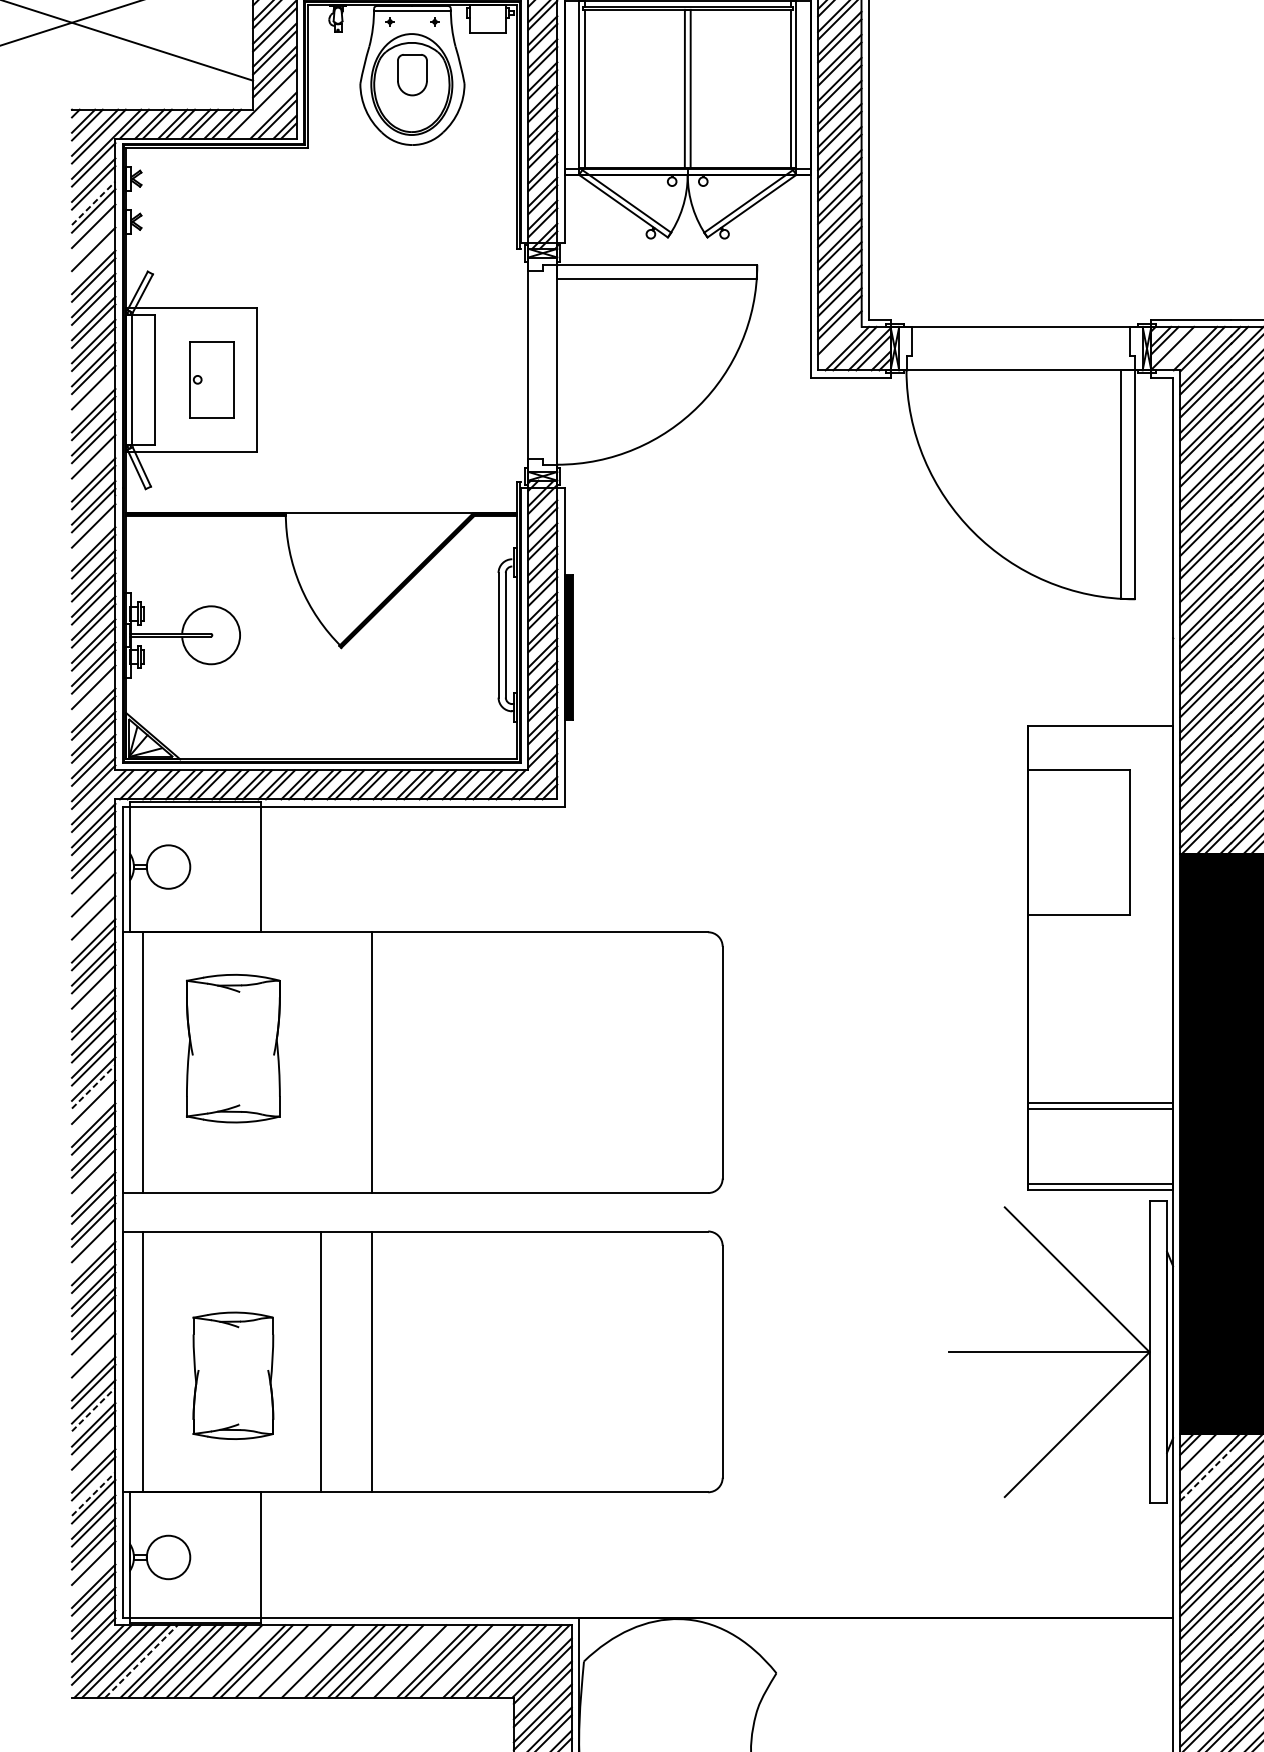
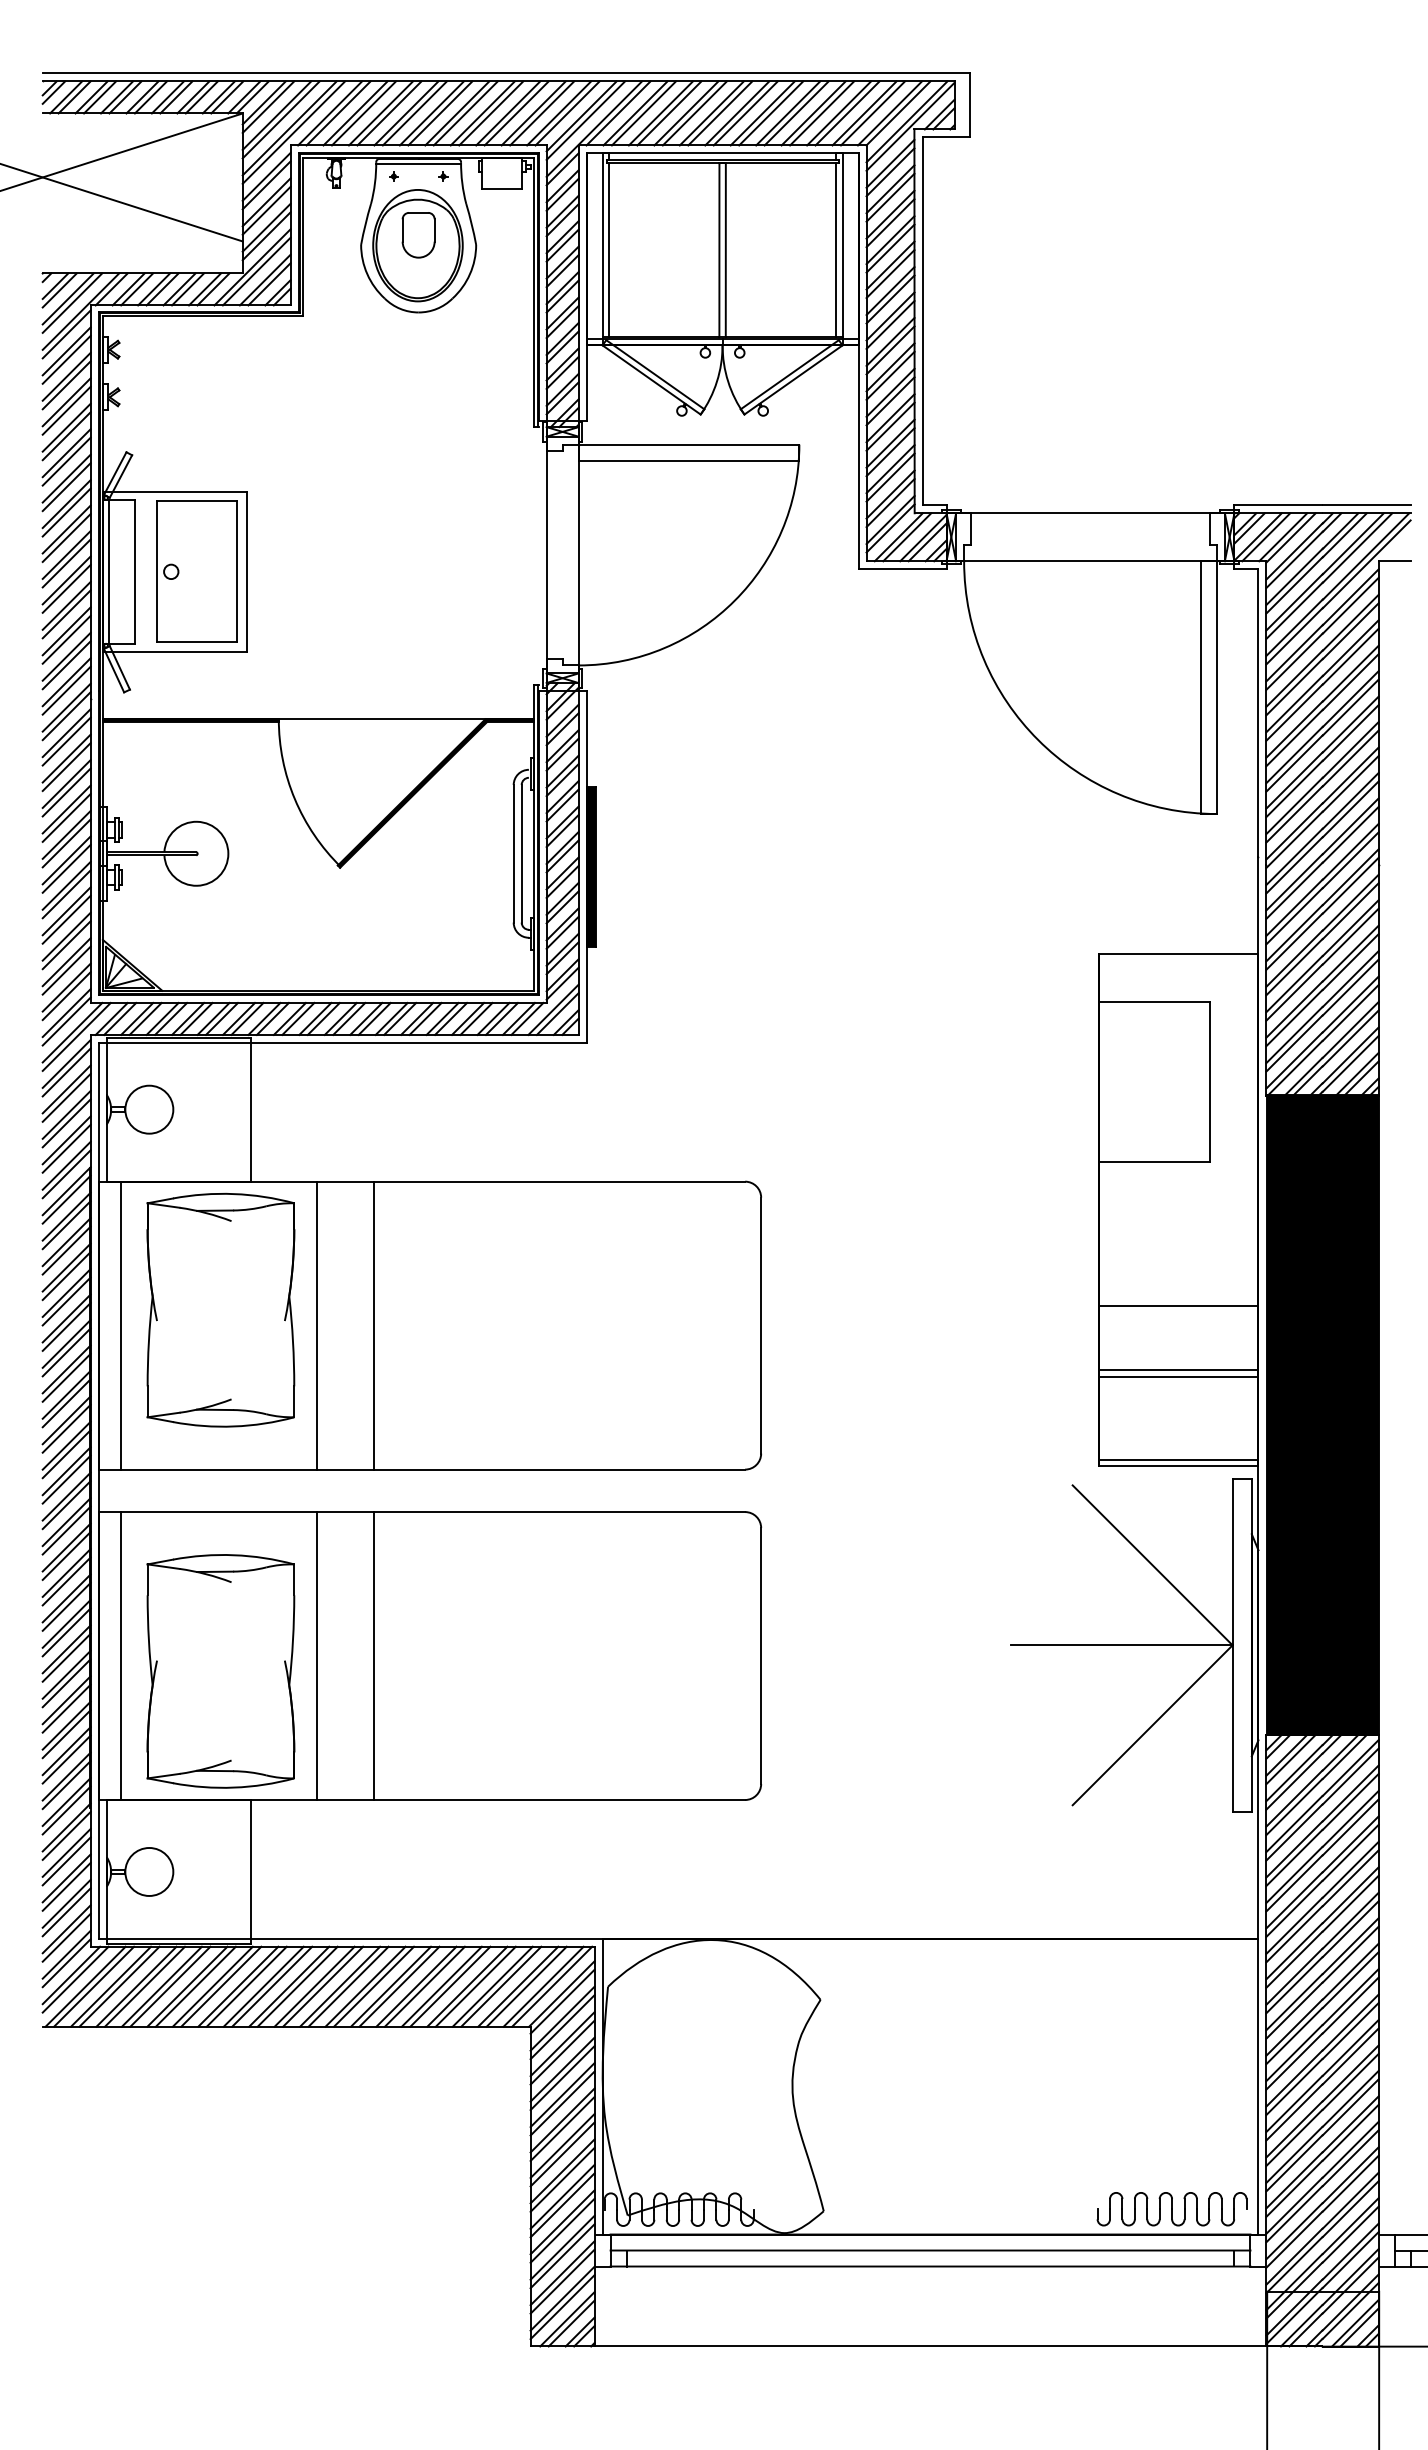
line: (265, 107) -> (256, 271), added
line: (93, 203) -> (66, 376), dashed -> solid
line: (93, 233) -> (66, 410), added
line: (93, 257) -> (66, 436), added
line: (839, 340) -> (890, 528), added
line: (1180, 348) -> (1266, 537), added
part: (211, 379) -> (196, 571), size x1.67
line: (93, 395) -> (66, 588), added
line: (93, 464) -> (66, 665), added
line: (93, 533) -> (66, 741), added
line: (93, 694) -> (66, 919), added
line: (93, 879) -> (66, 1123), added
line: (93, 902) -> (66, 1148), added
line: (93, 925) -> (66, 1174), added
line: (93, 994) -> (66, 1250), added
line: (1100, 1045) -> (1178, 1306), added
part: (232, 1048) -> (220, 1309), size x1.43
line: (320, 1062) -> (317, 1325), added
line: (93, 1086) -> (66, 1352), dashed -> solid
line: (93, 1109) -> (66, 1377), added
line: (93, 1179) -> (66, 1454), added
line: (93, 1248) -> (66, 1530), added
line: (93, 1340) -> (66, 1632), added
line: (93, 1363) -> (66, 1657), added
part: (232, 1375) -> (220, 1671), size x1.67
line: (93, 1409) -> (66, 1708), dashed -> solid
line: (93, 1455) -> (66, 1759), added
line: (1202, 1455) -> (1290, 1759), added
line: (1205, 1475) -> (1294, 1781), dashed -> solid
line: (93, 1493) -> (66, 1801), dashed -> solid
line: (93, 1570) -> (66, 1886), added
line: (141, 1661) -> (119, 1986), dashed -> solid
line: (233, 1661) -> (221, 1986), added
line: (280, 1661) -> (272, 1986), added
line: (302, 1661) -> (297, 1986), added
line: (326, 1661) -> (323, 1986), added
line: (395, 1661) -> (399, 1986), added
line: (417, 1661) -> (424, 1986), added
line: (463, 1661) -> (475, 1986), added

